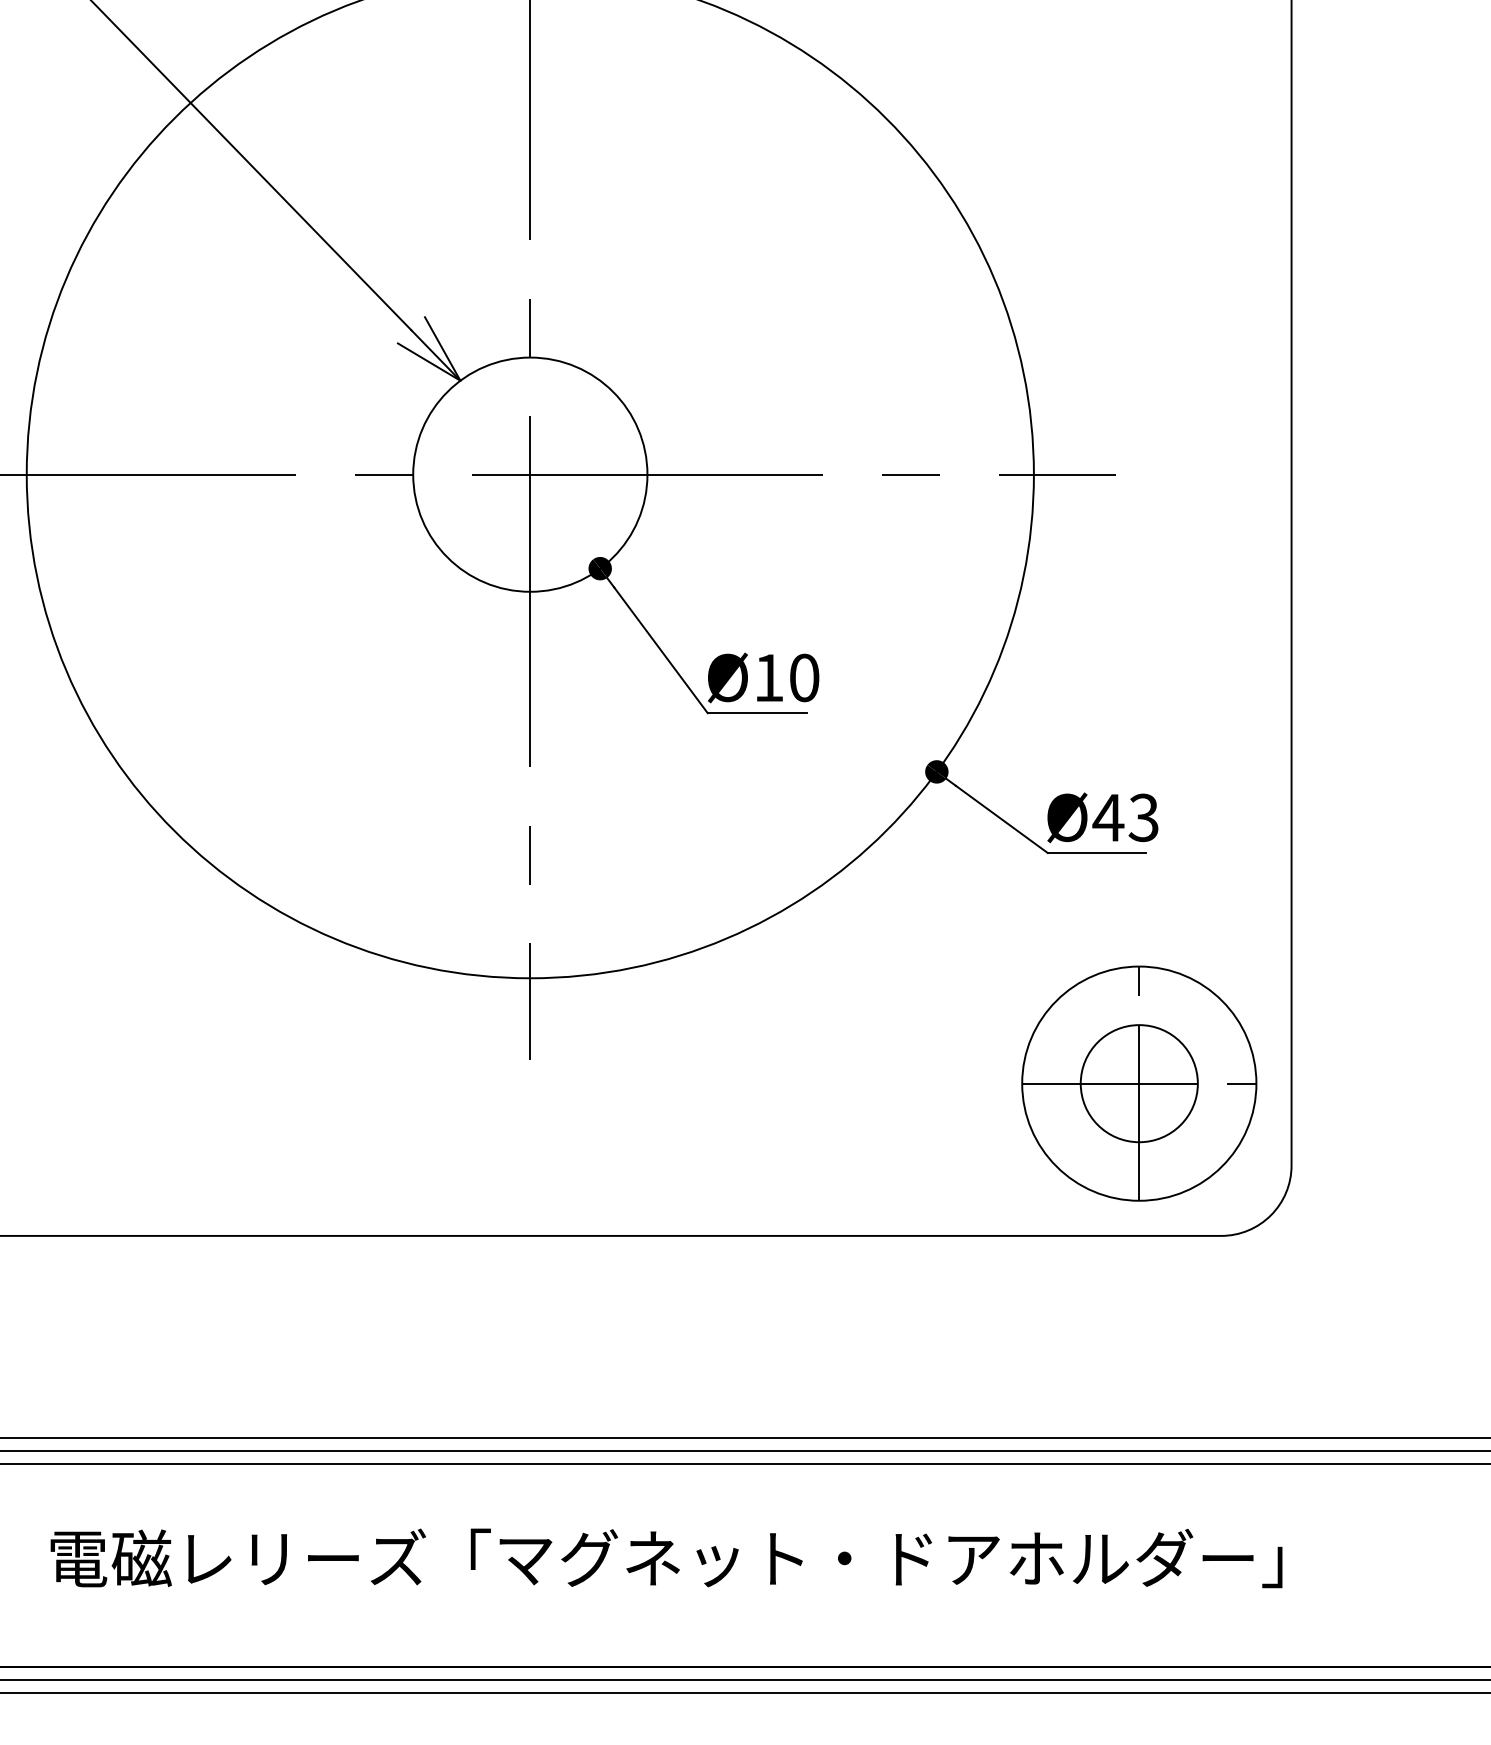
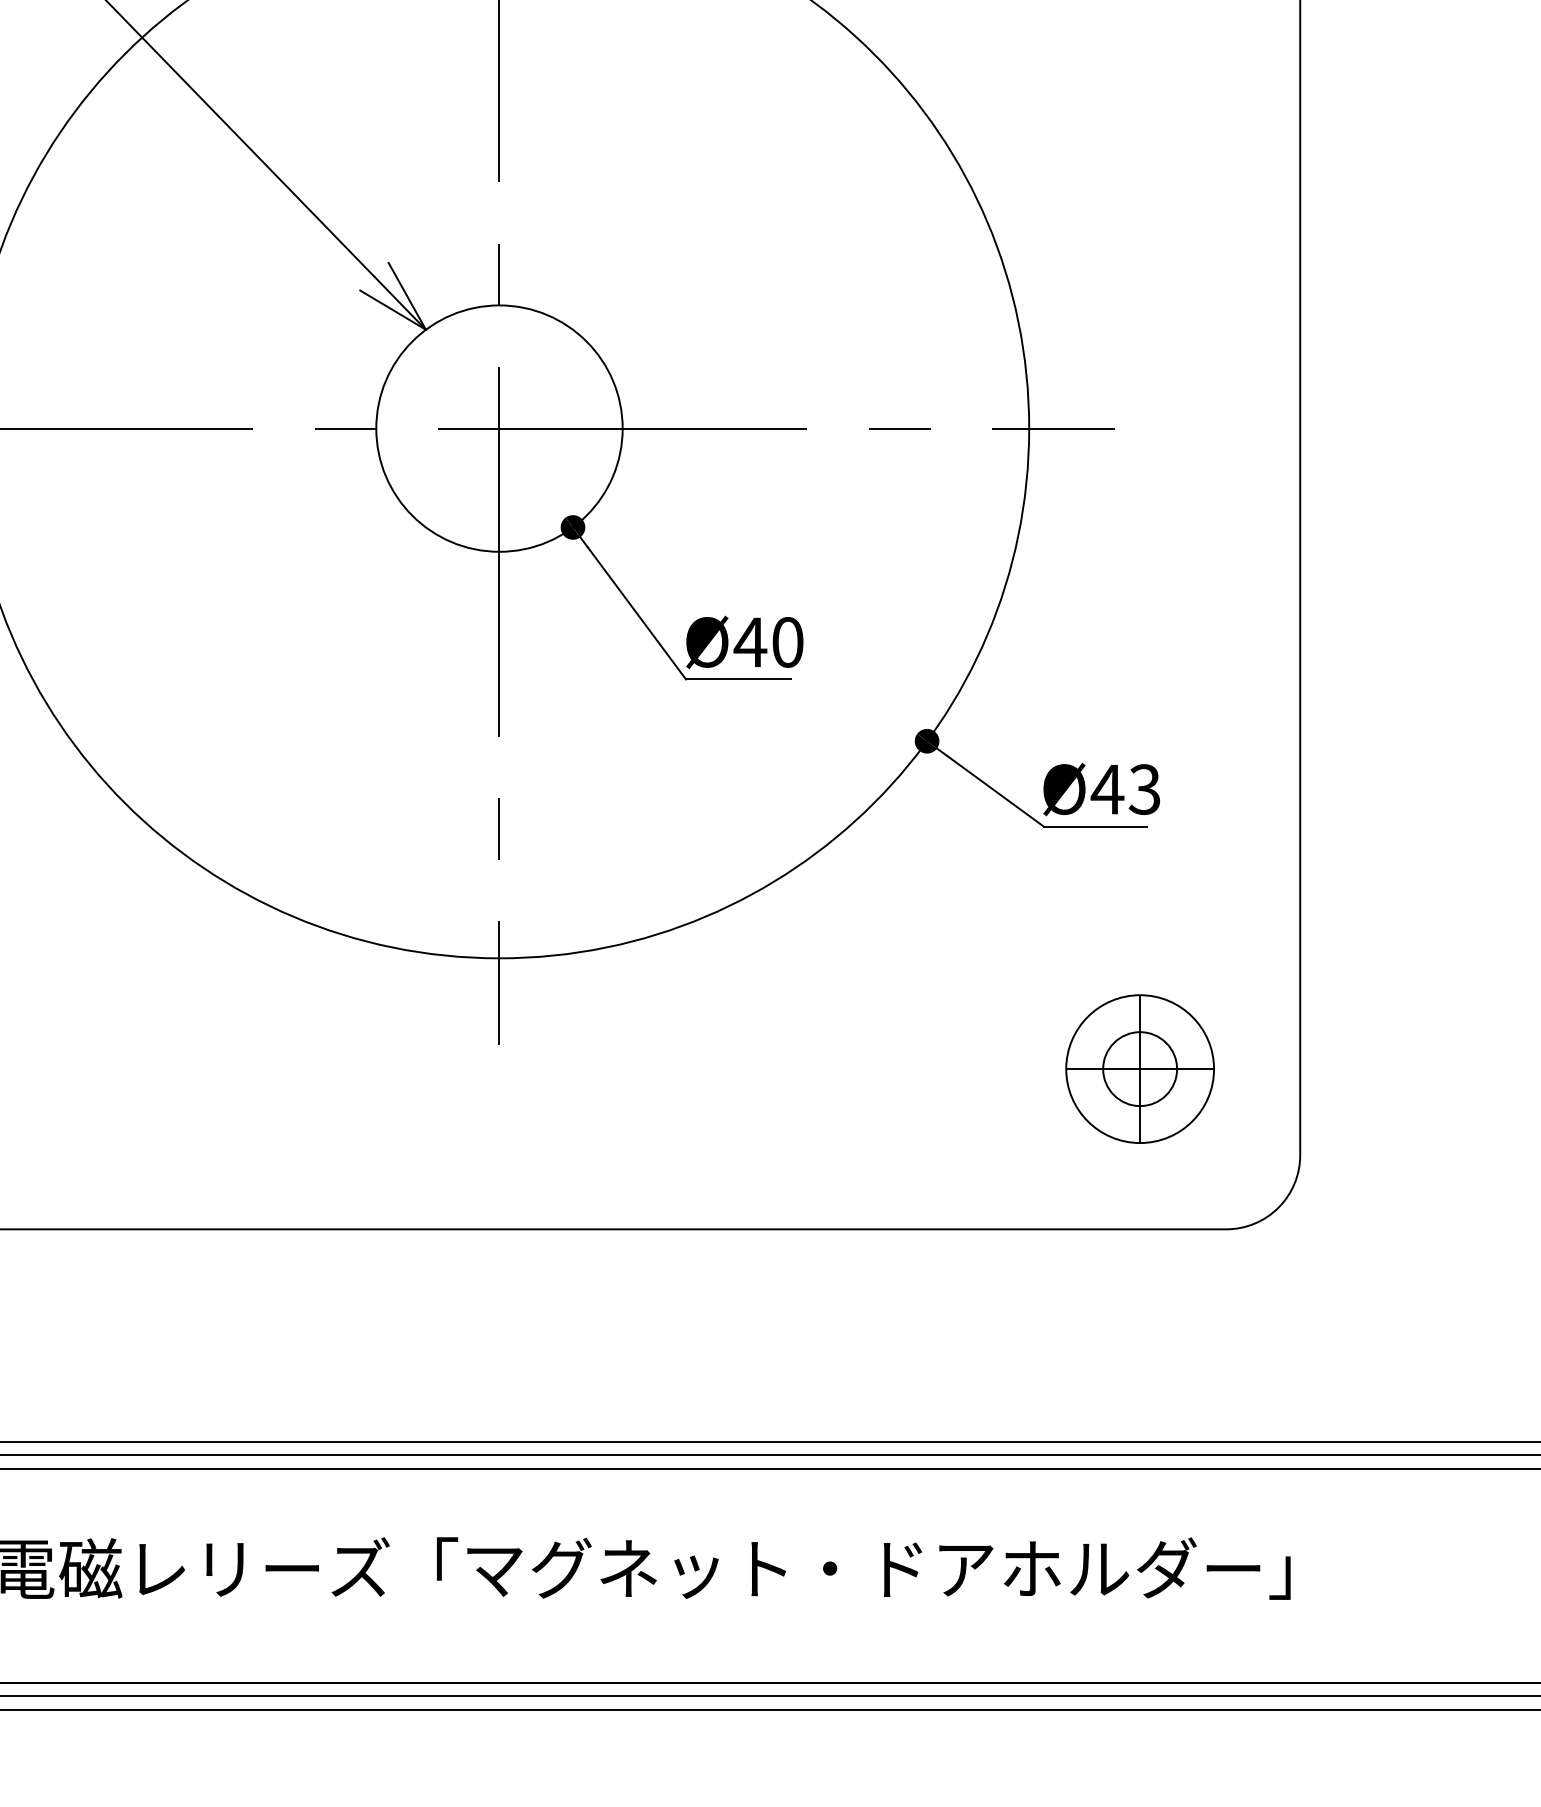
text: (768, 677) -> (750, 641), Ø10 -> Ø40
part: (1139, 1083) -> (1140, 1069), size x0.6

